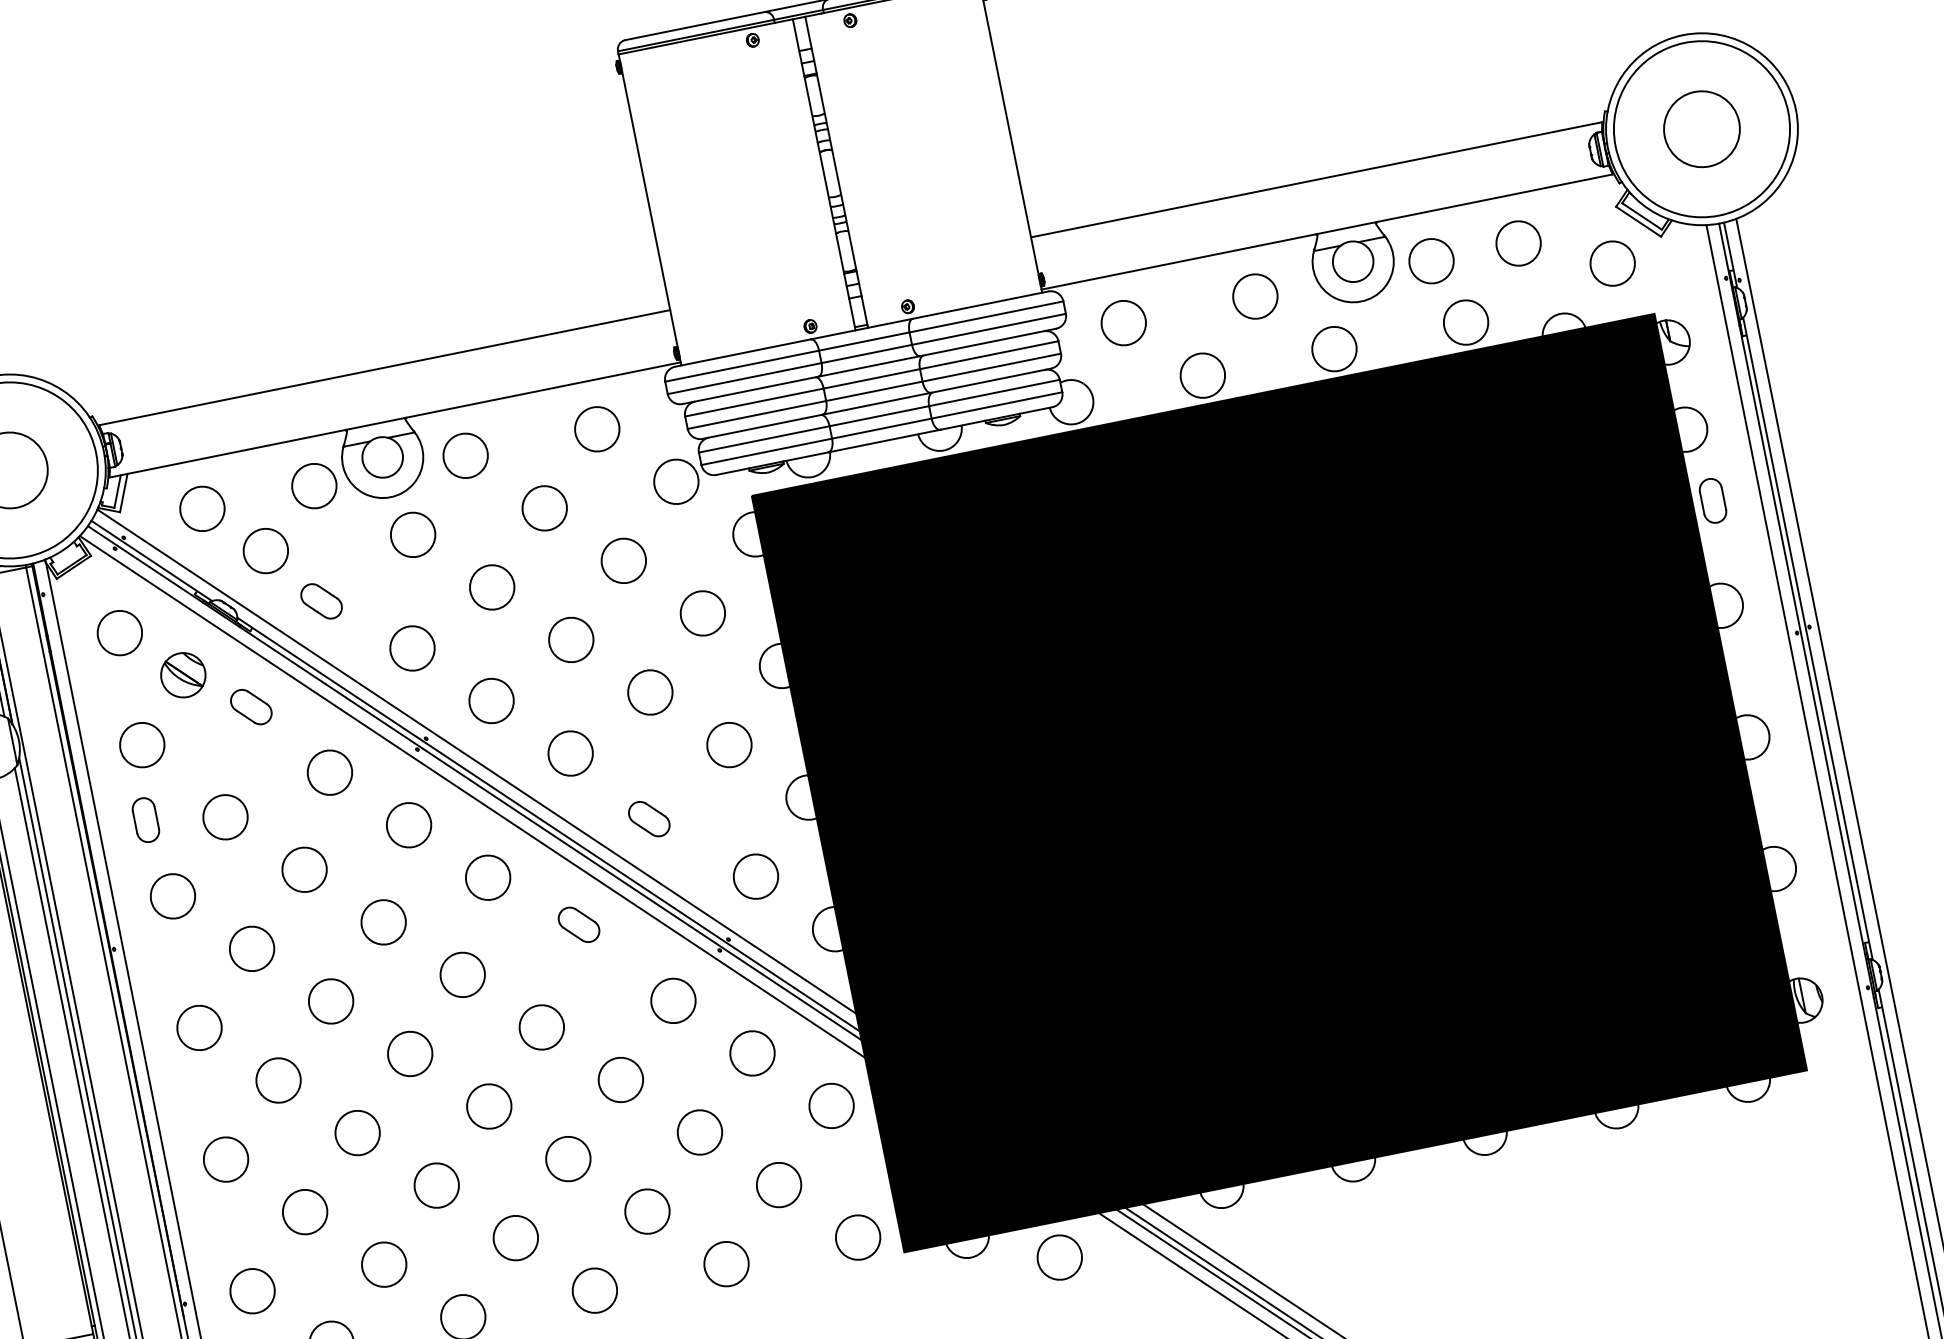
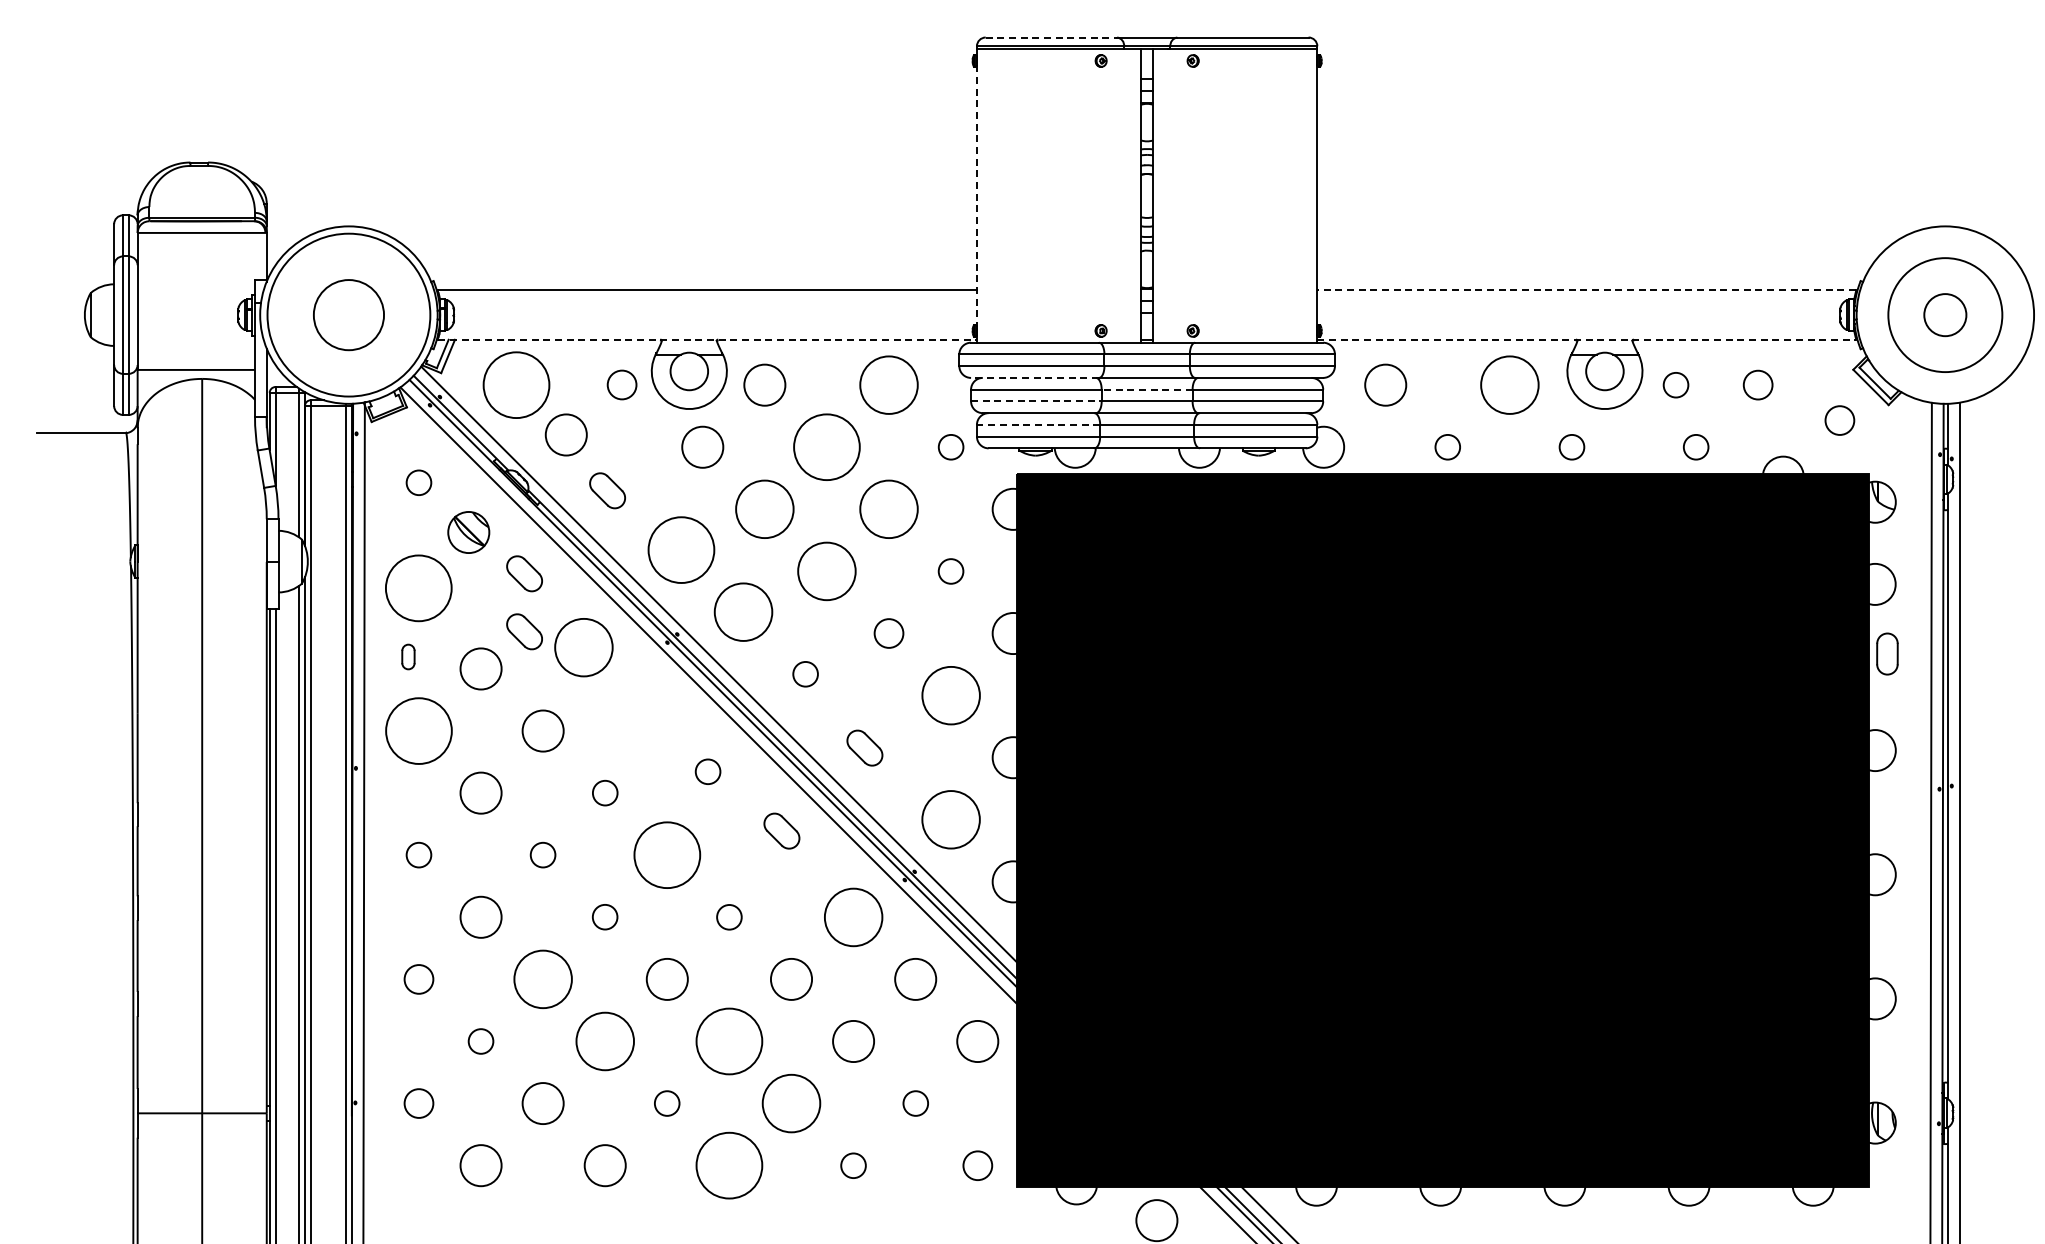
line: (695, 26) -> (1051, 37), solid -> dashed
circle: (1700, 128) -> (1944, 314), size x0.7
circle: (1702, 129) -> (1945, 315), size x0.6
line: (1316, 179) -> (1586, 290), solid -> dashed
line: (649, 209) -> (976, 195), solid -> dashed
line: (1327, 231) -> (1587, 339), solid -> dashed
circle: (1517, 242) -> (1757, 384), size x0.7
circle: (1430, 260) -> (1675, 384), size x0.6
circle: (1612, 263) -> (1839, 420), size x0.7
circle: (1254, 295) -> (1509, 384), size x1.4
circle: (1465, 321) -> (1695, 446), size x0.6
circle: (1333, 348) -> (1571, 446), size x0.6
circle: (1202, 374) -> (1447, 446), size x0.6
line: (871, 378) -> (1146, 389), solid -> dashed
line: (749, 390) -> (1034, 377), solid -> dashed
line: (757, 415) -> (1036, 401), solid -> dashed
line: (396, 419) -> (708, 339), solid -> dashed
circle: (596, 428) -> (888, 384), size x1.4
line: (764, 439) -> (1038, 424), solid -> dashed
circle: (675, 481) -> (950, 446), size x0.6
circle: (313, 485) -> (621, 384), size x0.7
circle: (544, 507) -> (826, 446), size x1.6
circle: (202, 508) -> (516, 384), size x1.6
circle: (623, 560) -> (888, 508), size x1.4
circle: (491, 586) -> (764, 508), size x1.4
circle: (702, 613) -> (950, 571), size x0.6
circle: (119, 633) -> (418, 482), size x0.6
circle: (570, 640) -> (826, 571), size x1.4
circle: (412, 647) -> (681, 549), size x1.6
circle: (649, 692) -> (888, 633), size x0.7
circle: (491, 700) -> (743, 611), size x1.4
circle: (141, 744) -> (418, 587), size x1.6
circle: (728, 745) -> (950, 695), size x1.4
circle: (570, 752) -> (805, 673), size x0.6
part: (263, 768) -> (524, 631), added
circle: (329, 772) -> (583, 647), size x1.4
part: (145, 819) -> (408, 656), size x0.6
circle: (408, 825) -> (645, 709), removed
circle: (755, 876) -> (950, 819), size x1.4
circle: (487, 877) -> (707, 771), size x0.6
circle: (172, 895) -> (418, 730), size x1.6
circle: (382, 921) -> (604, 792), size x0.6
circle: (461, 974) -> (666, 854), size x1.6
circle: (330, 1000) -> (542, 854), size x0.6
circle: (673, 1000) -> (853, 916), size x1.4
circle: (540, 1026) -> (728, 916), size x0.6
circle: (198, 1027) -> (418, 854), size x0.6
circle: (409, 1053) -> (604, 916), size x0.6
circle: (356, 1132) -> (542, 978), size x1.4
circle: (225, 1159) -> (418, 979), size x0.7
circle: (567, 1159) -> (728, 1041), size x1.6
circle: (435, 1185) -> (604, 1041), size x1.4
circle: (778, 1185) -> (915, 1103), size x0.6
circle: (647, 1211) -> (791, 1103), size x1.4
circle: (304, 1212) -> (480, 1041), size x0.6
circle: (857, 1237) -> (977, 1165), size x0.7
circle: (514, 1238) -> (666, 1103), size x0.6
circle: (726, 1263) -> (853, 1165), size x0.6
circle: (593, 1290) -> (728, 1165), size x1.6
circle: (252, 1291) -> (418, 1103), size x0.7

